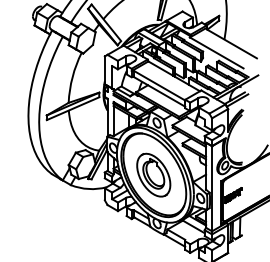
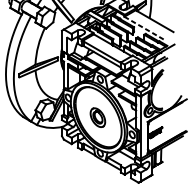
line: (216, 52) -> (143, 27), solid -> dashed
part: (153, 174) -> (97, 117), size x0.6

